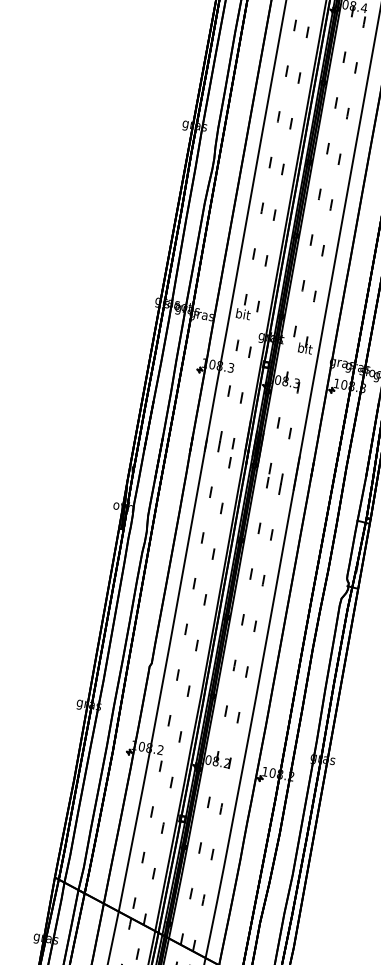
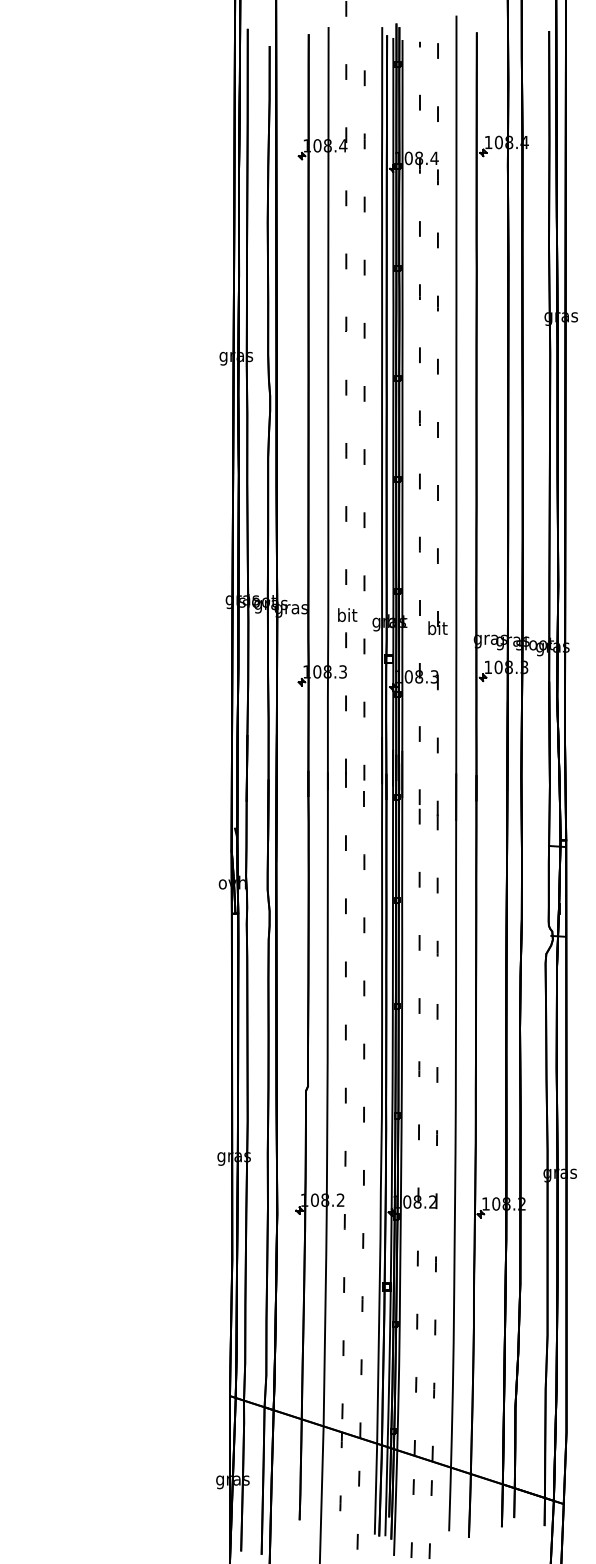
text: (243, 313) -> (347, 614), moved

